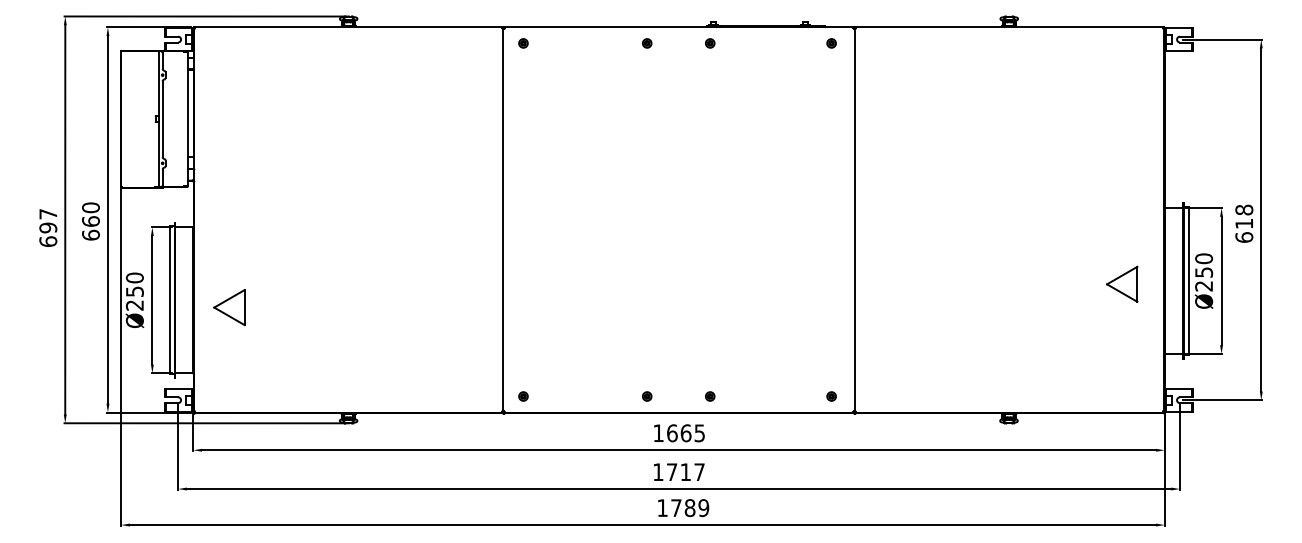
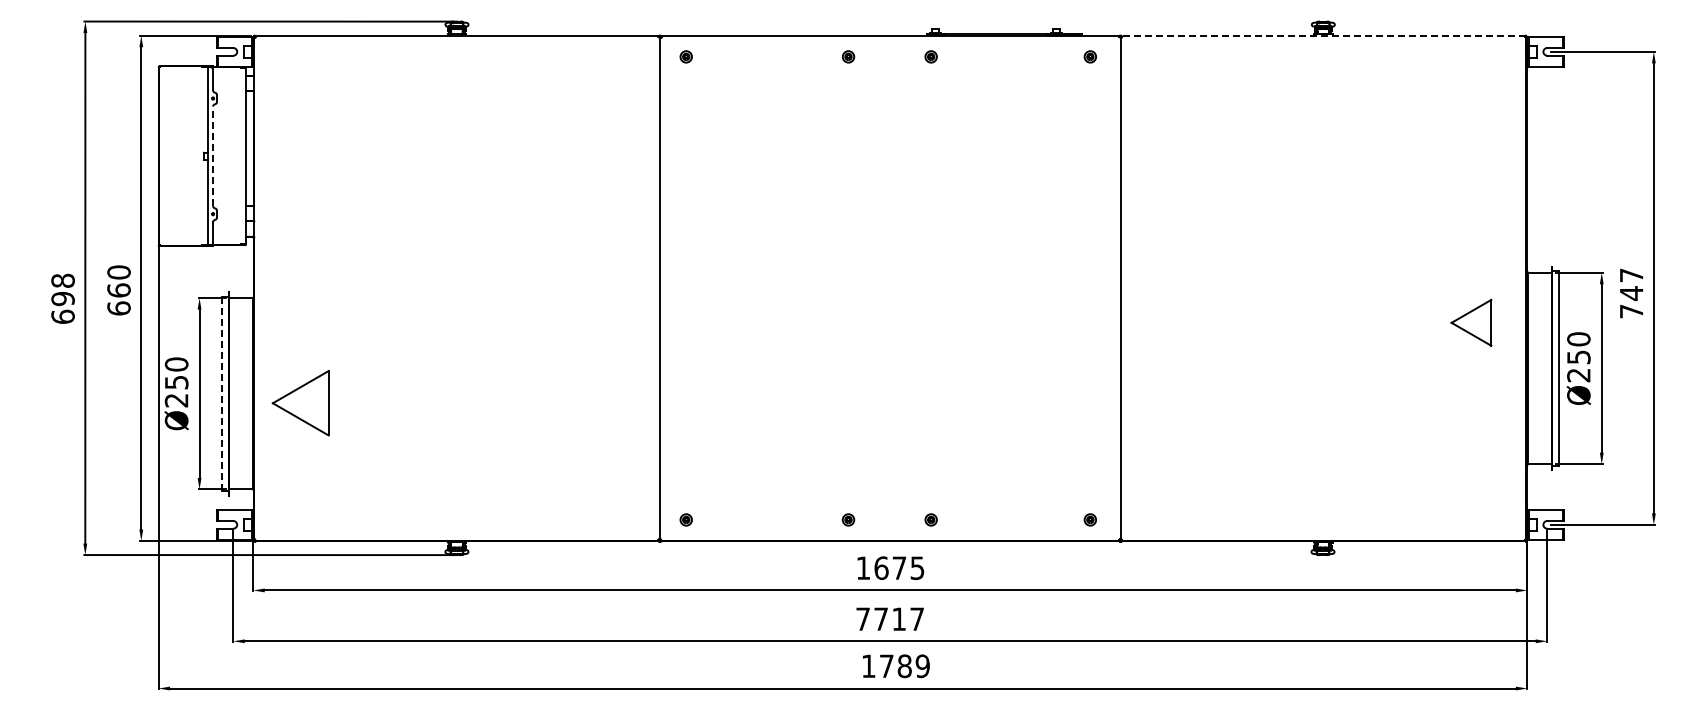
line: (1008, 27) -> (1322, 35), solid -> dashed
line: (163, 119) -> (213, 156), solid -> dashed
text: (47, 213) -> (62, 280), 697 -> 698
text: (1244, 223) -> (1631, 293), 618 -> 747
part: (1122, 284) -> (1471, 322), moved
line: (169, 300) -> (222, 393), solid -> dashed
part: (229, 307) -> (300, 403), size x1.4
text: (686, 432) -> (899, 567), 1665 -> 1675
text: (657, 471) -> (862, 618), 1717 -> 7717

